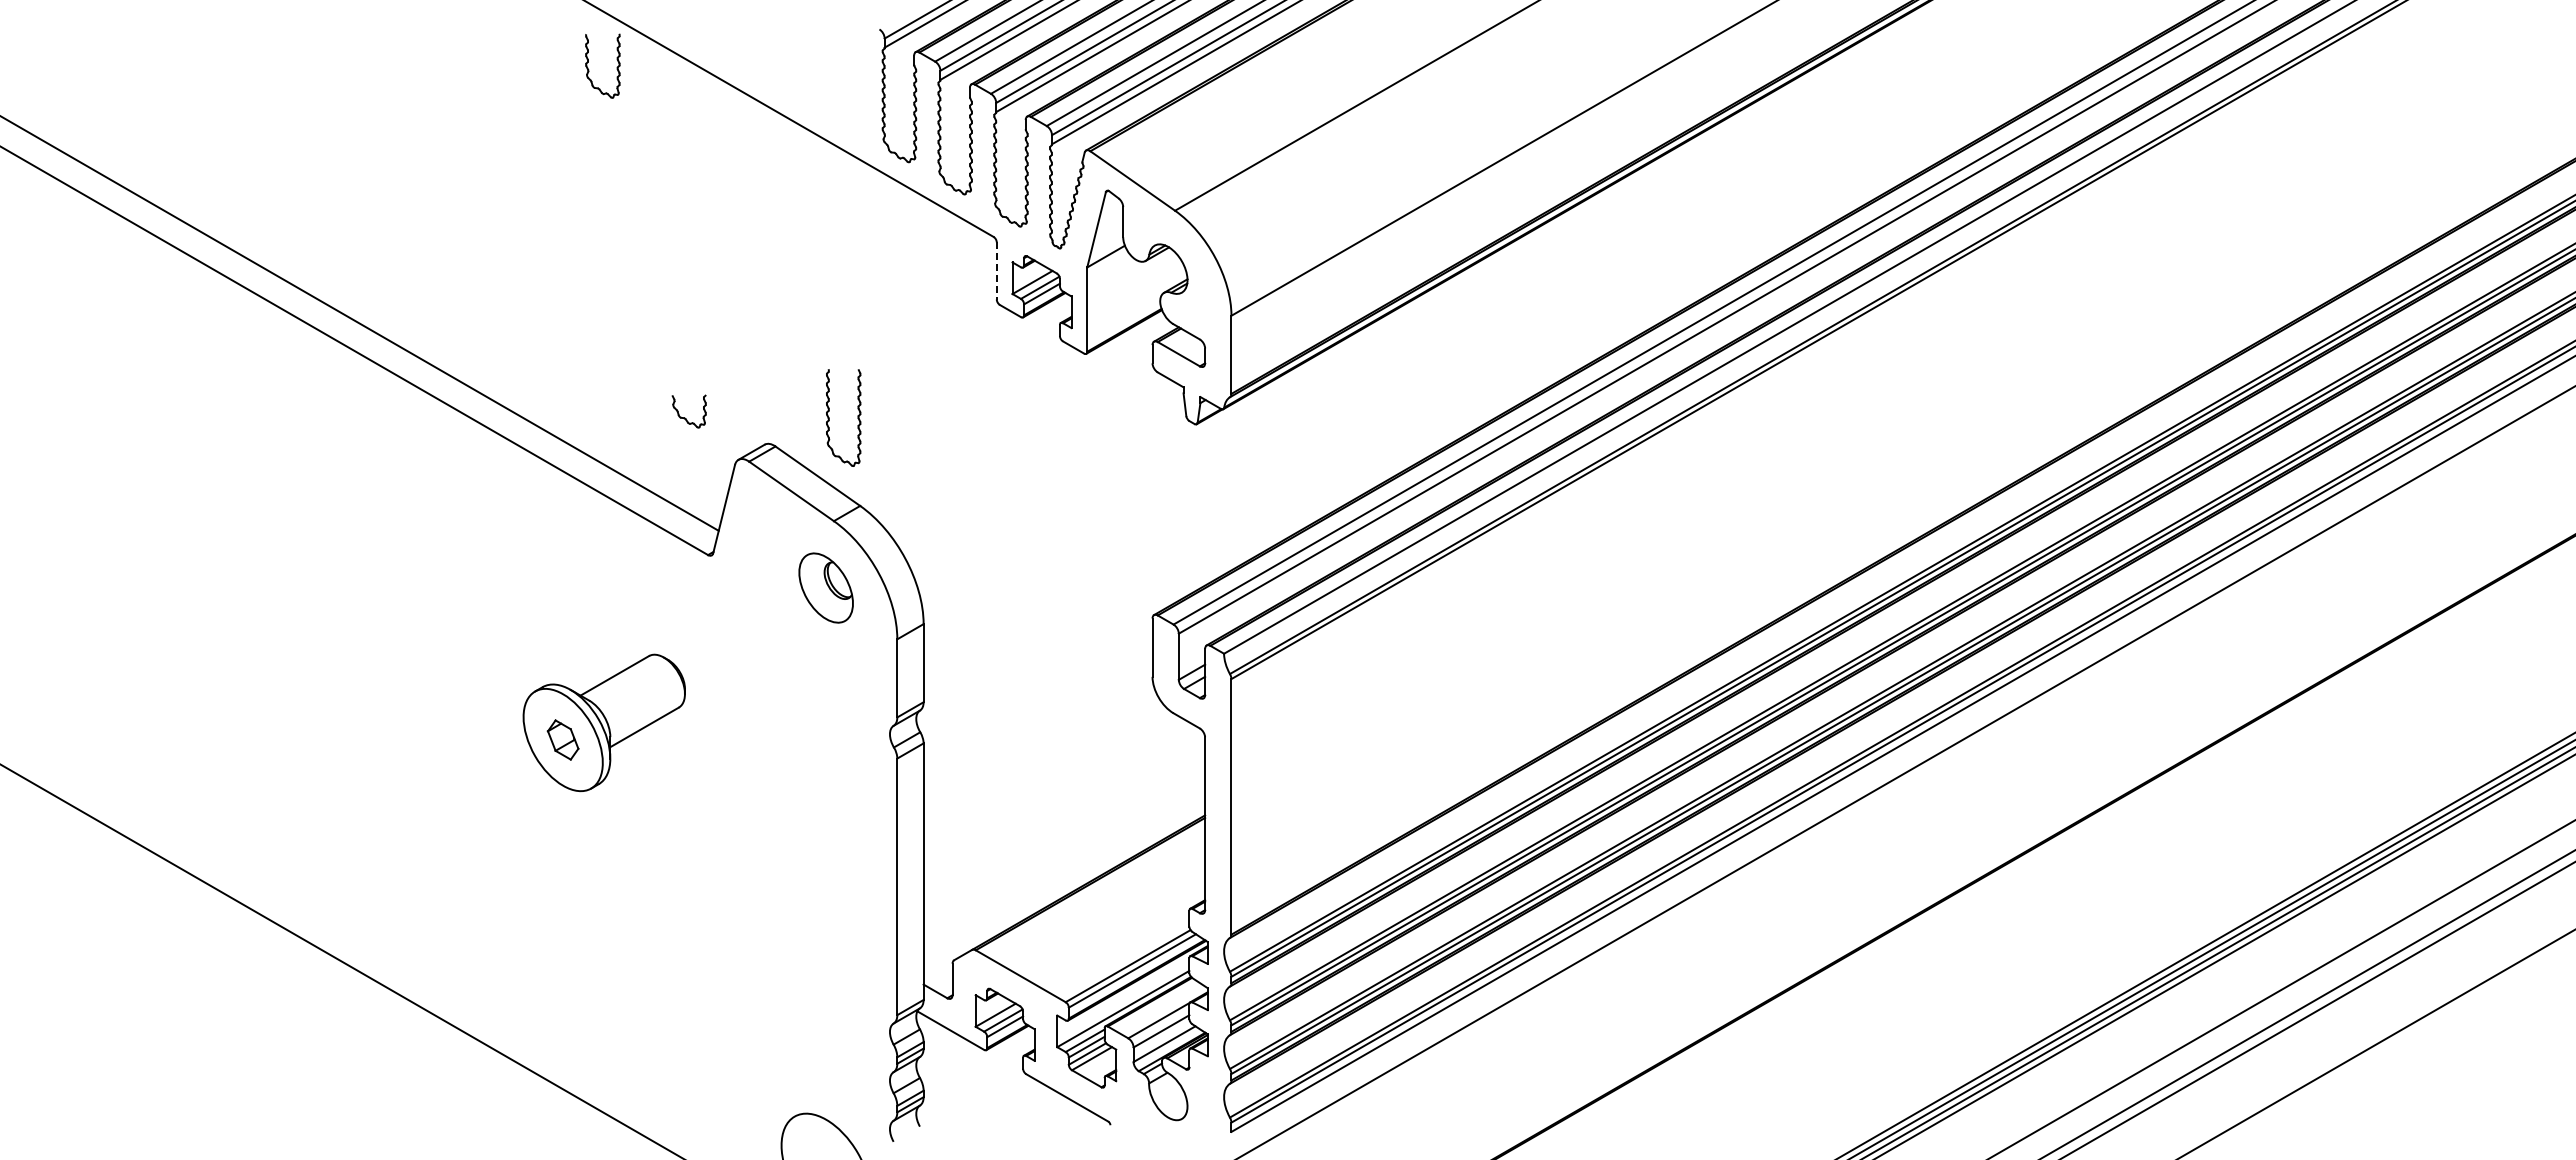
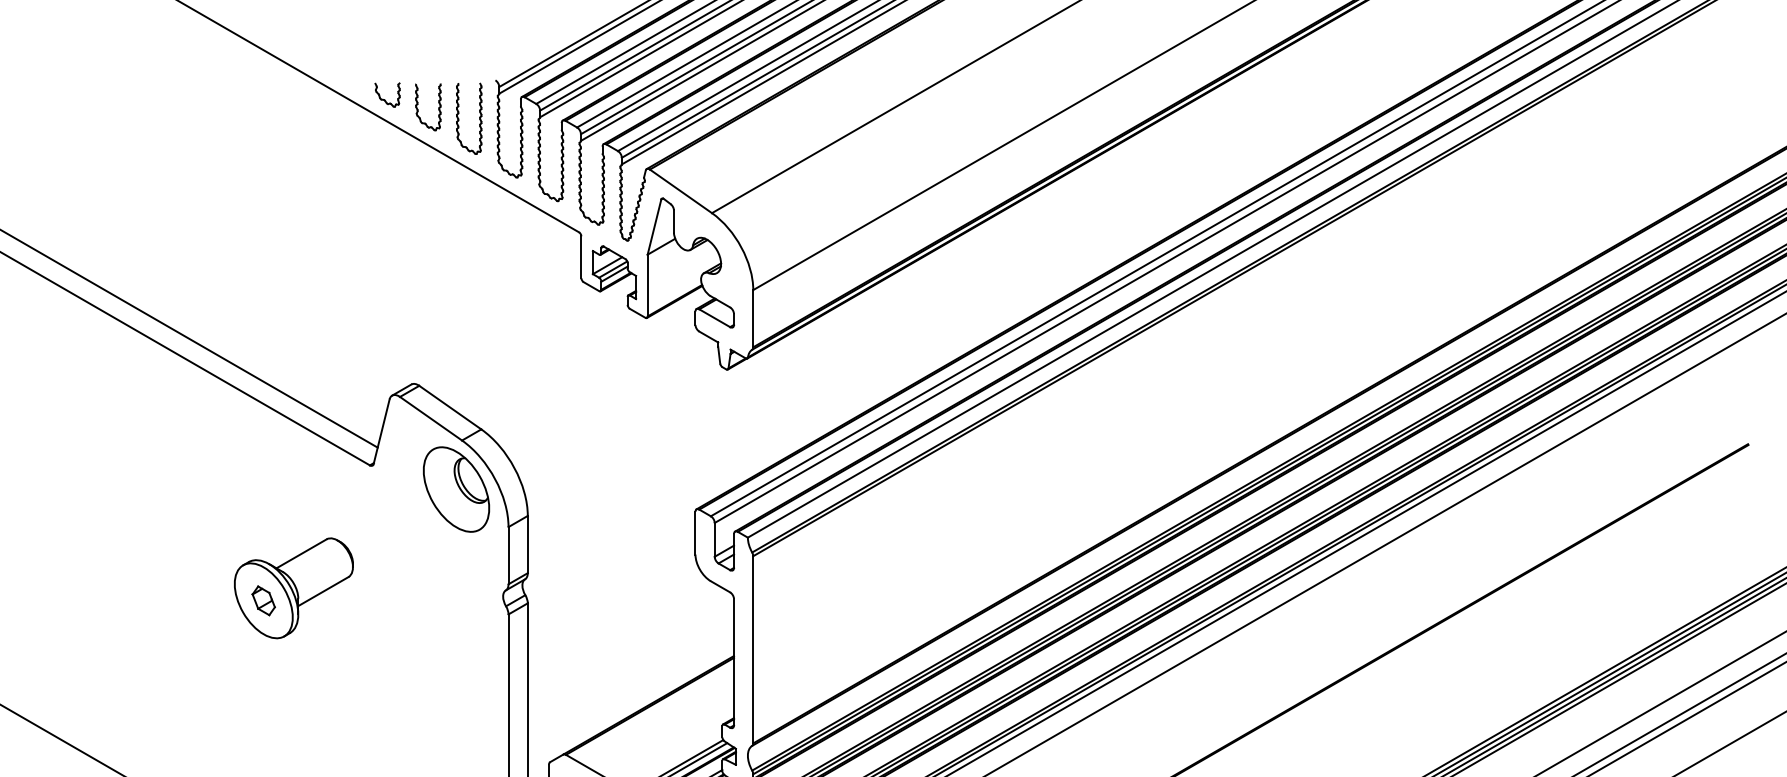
part: (589, 69) -> (418, 109), moved
line: (996, 270) -> (581, 256), dashed -> solid
part: (685, 417) -> (384, 99), moved
part: (829, 417) -> (458, 118), moved
part: (825, 587) -> (455, 489), size x1.67

